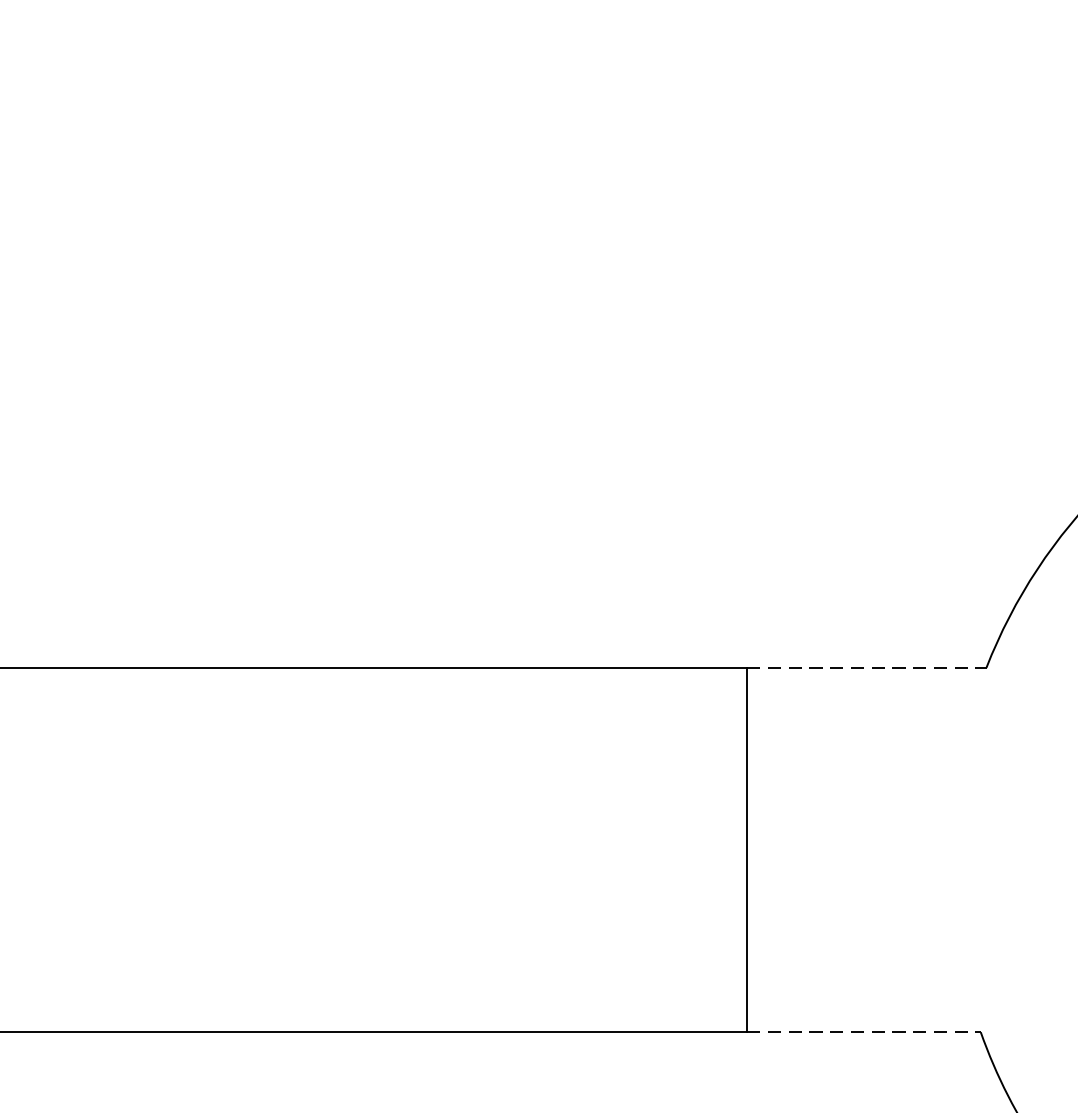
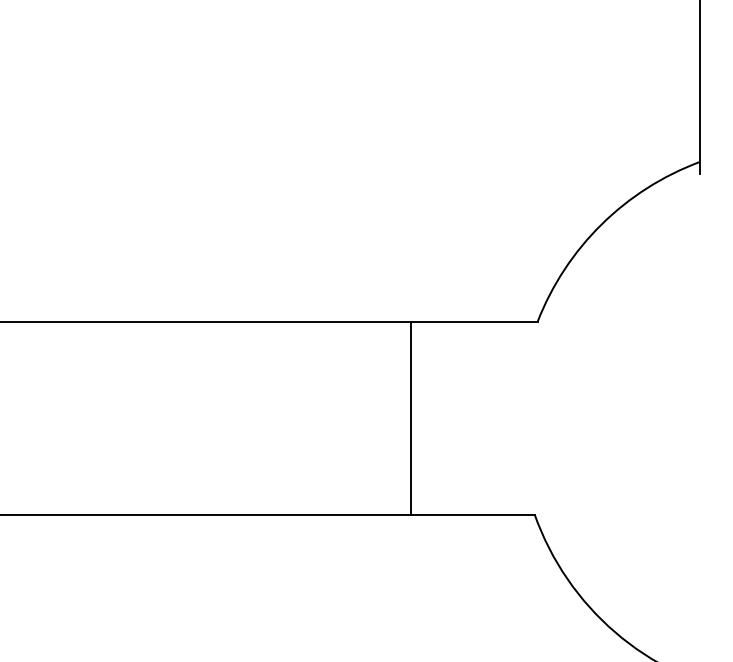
line: (867, 667) -> (474, 321), dashed -> solid
line: (865, 1032) -> (473, 514), dashed -> solid

